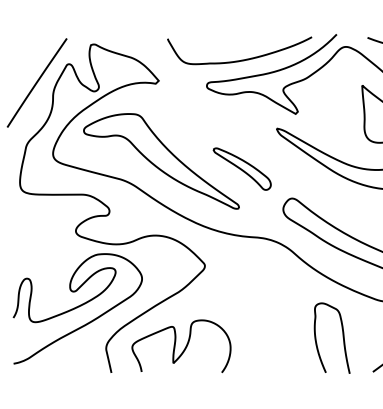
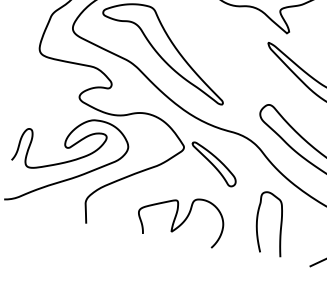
part: (241, 168) -> (213, 163), moved
curve: (342, 337) -> (280, 224), moved
curve: (185, 346) -> (184, 219), moved

